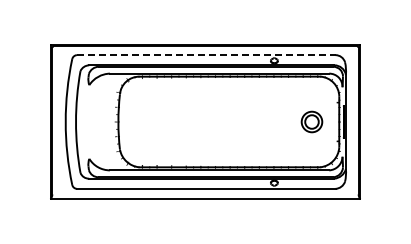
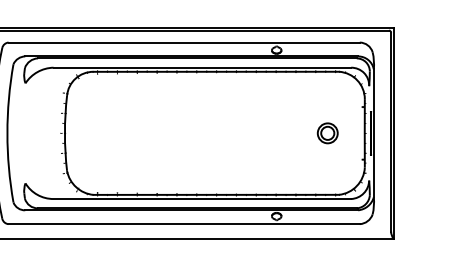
line: (206, 55) -> (184, 43), dashed -> solid
part: (311, 121) -> (327, 132), size x0.71

